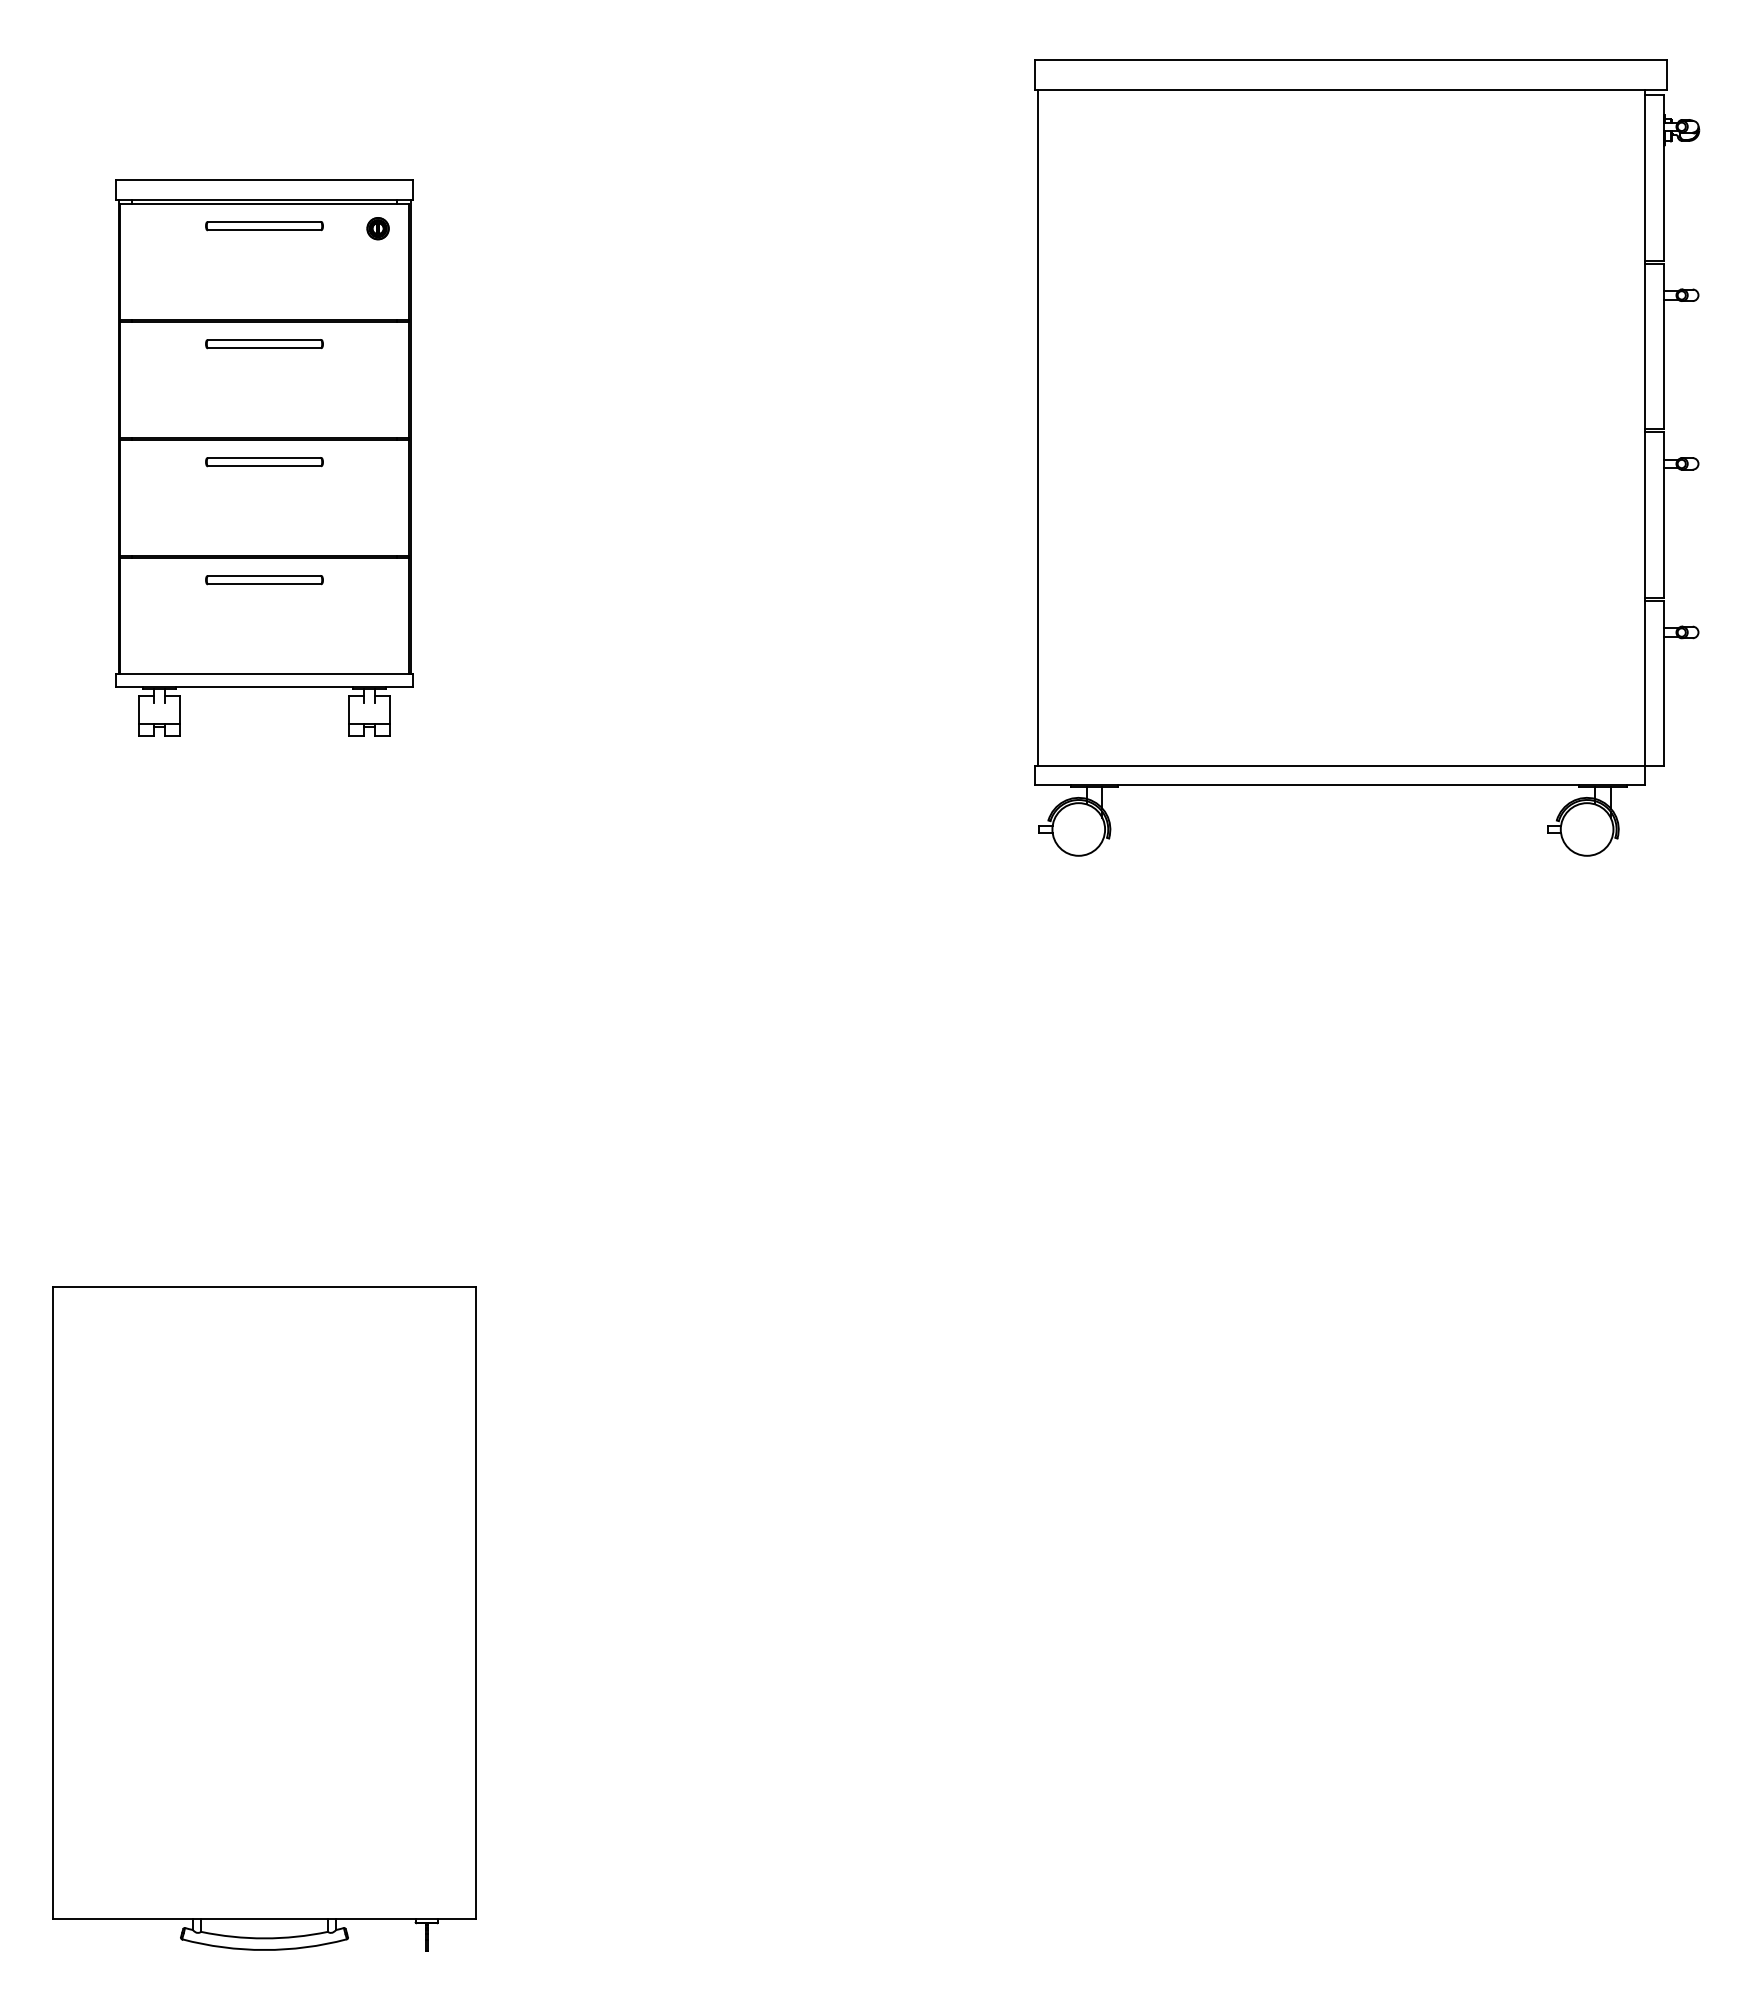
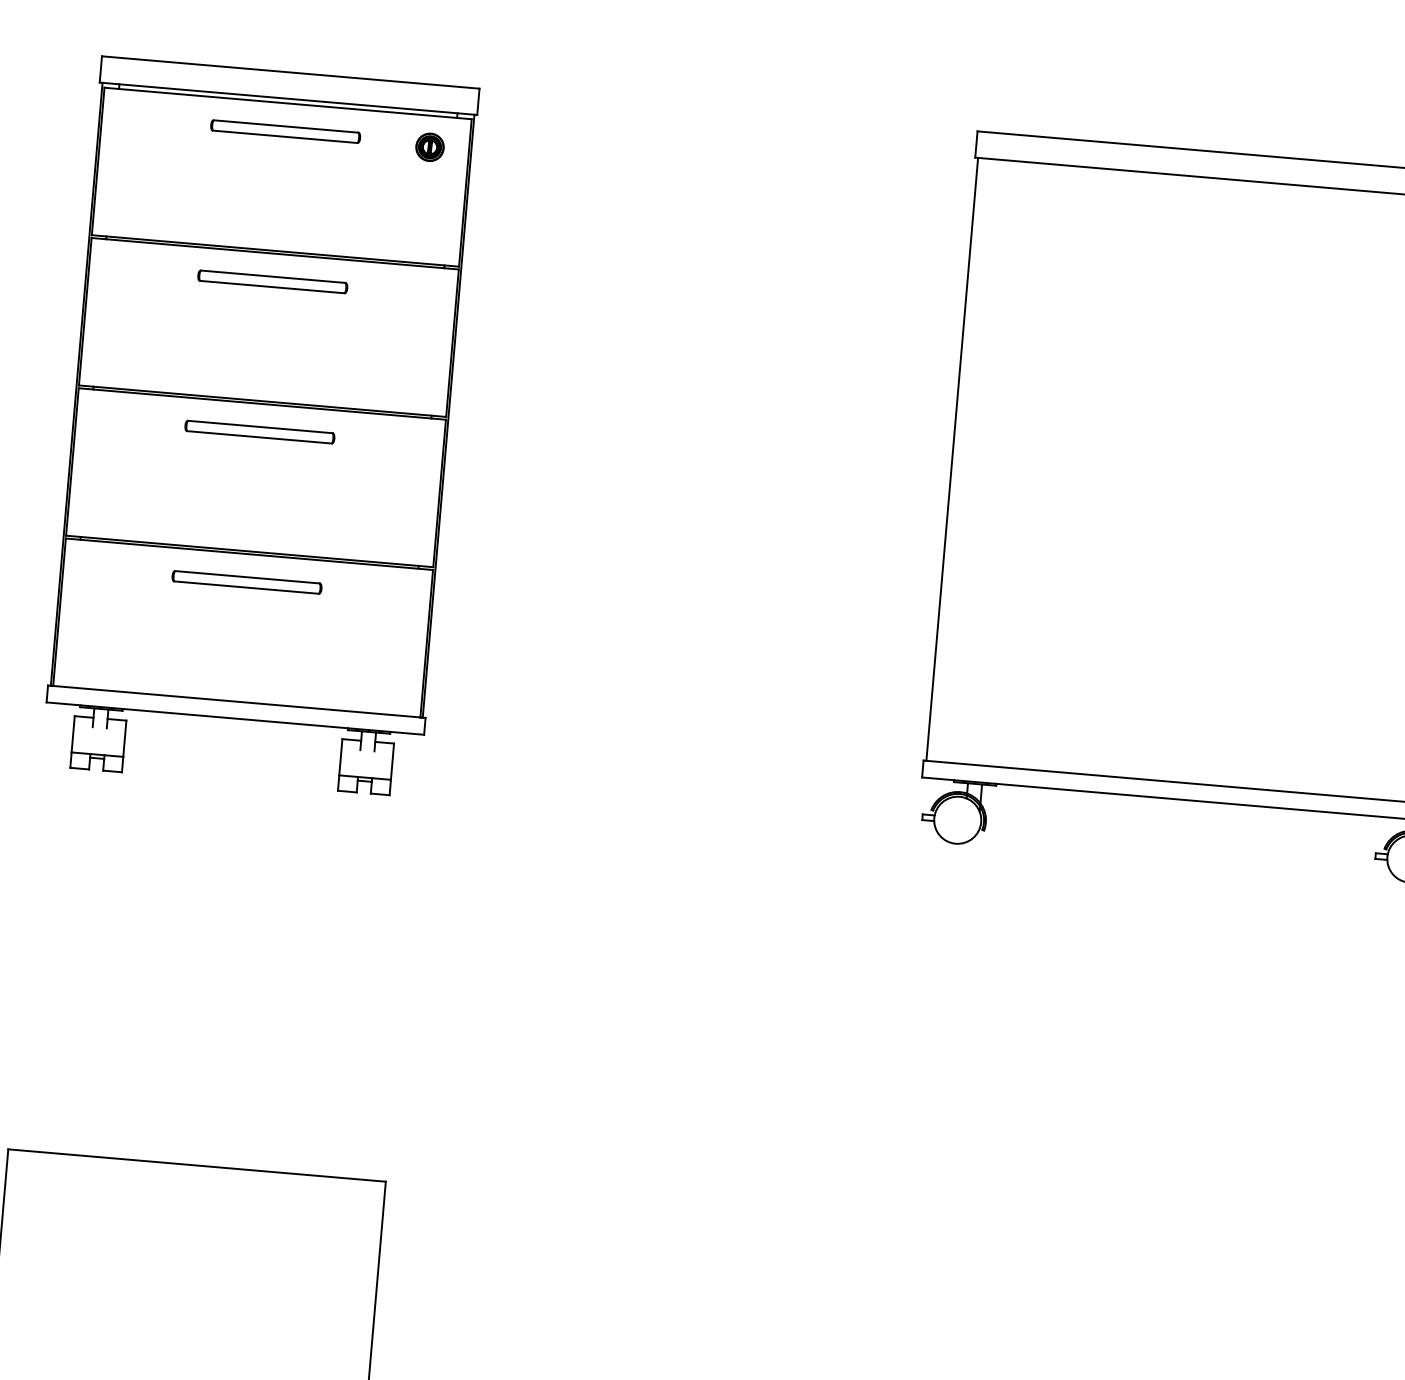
part: (264, 457) -> (260, 426), size x1.43

